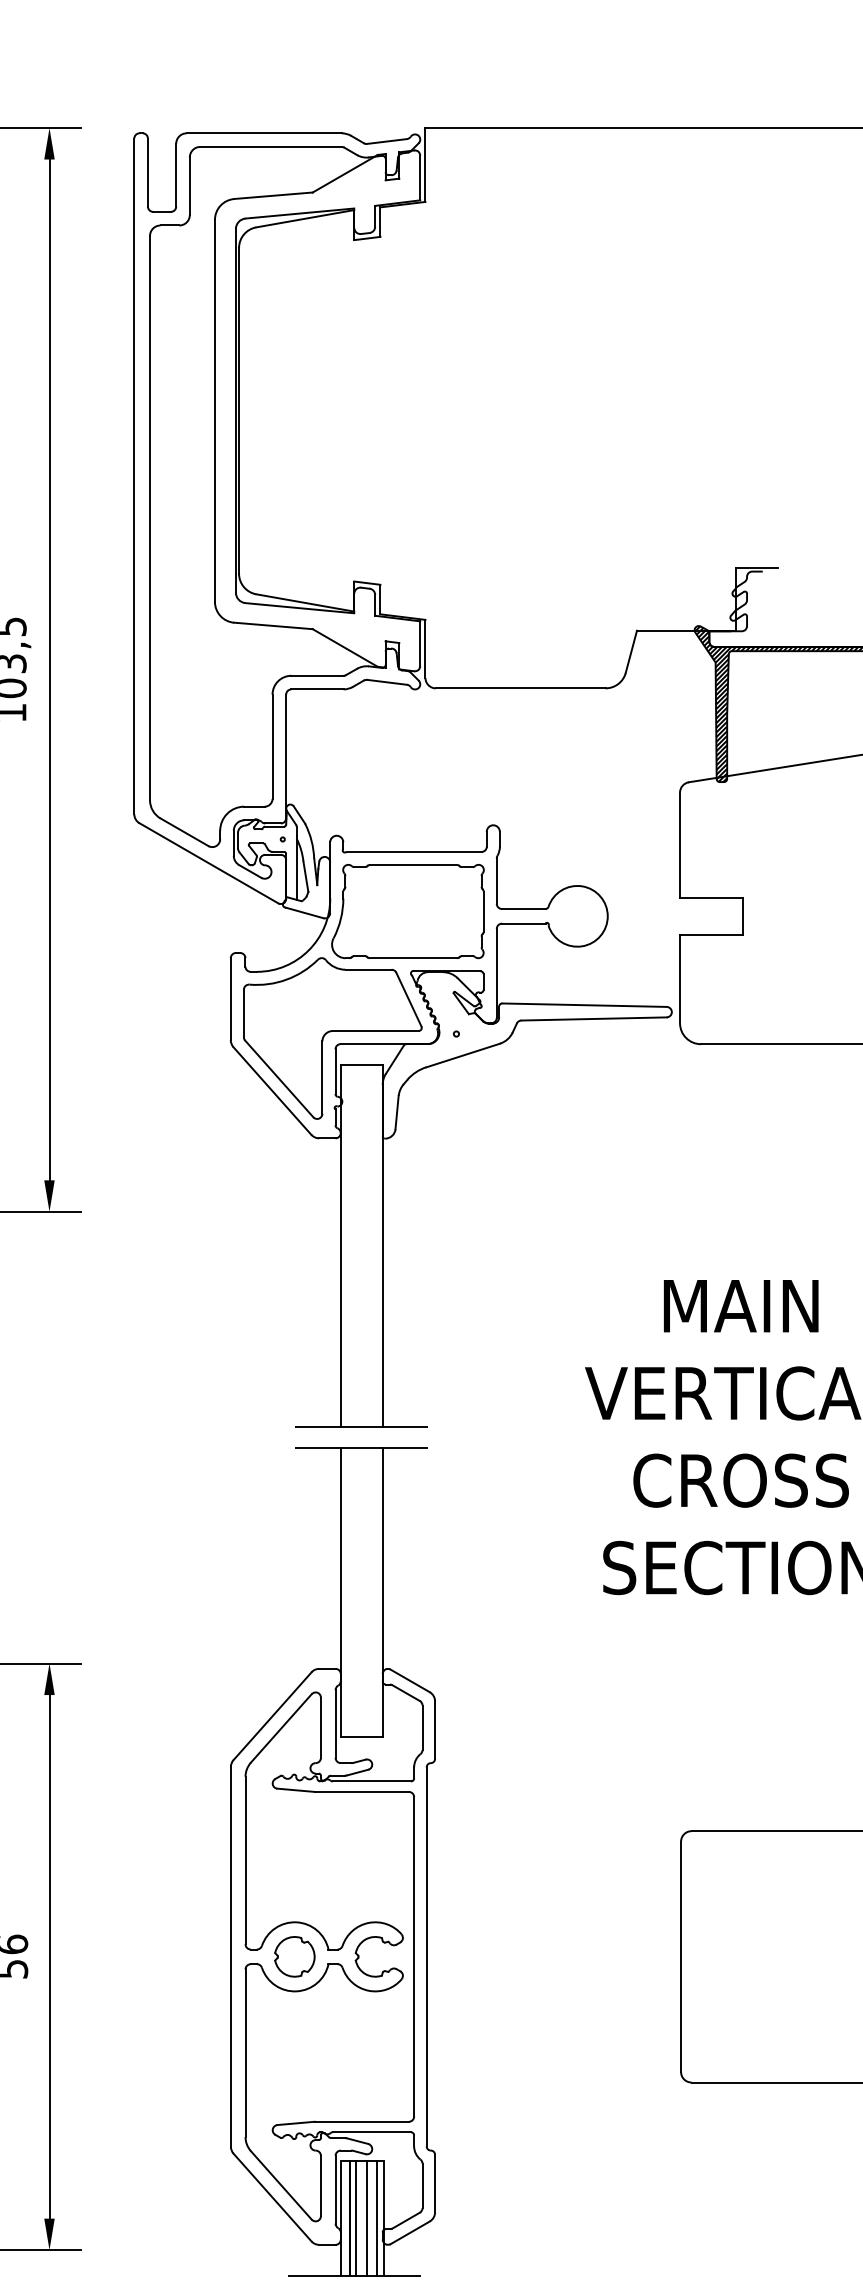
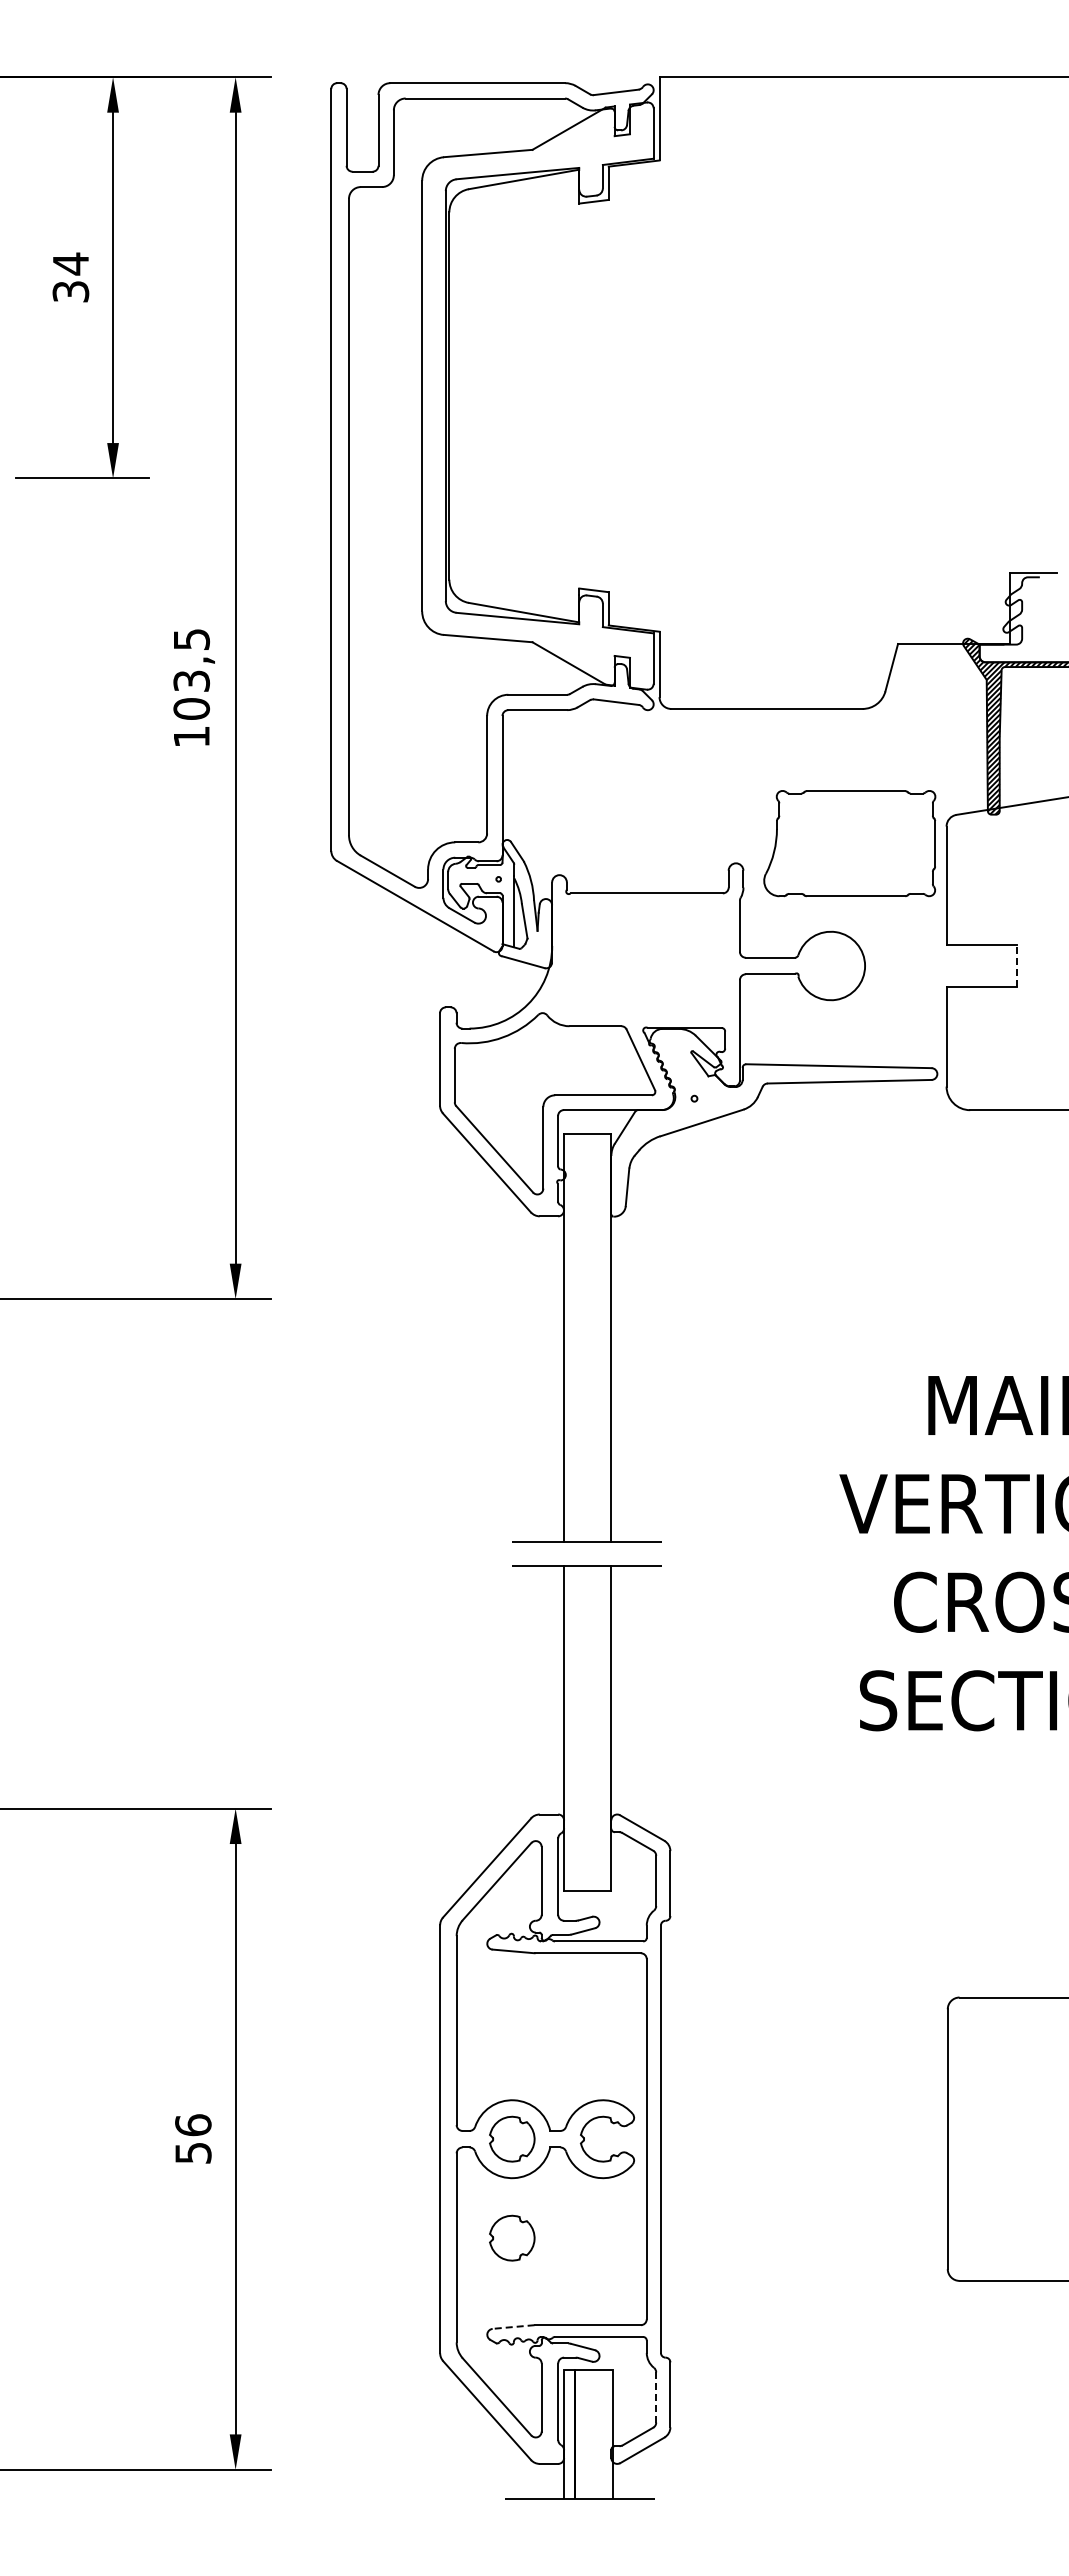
part: (407, 911) -> (849, 843), moved
line: (742, 916) -> (1017, 966), solid -> dashed
part: (295, 2044) -> (512, 2237), added
line: (295, 2123) -> (513, 2327), solid -> dashed
line: (422, 2185) -> (656, 2397), solid -> dashed
line: (356, 2217) -> (581, 2433), removed
line: (366, 2217) -> (593, 2433), removed
line: (377, 2217) -> (605, 2433), removed

